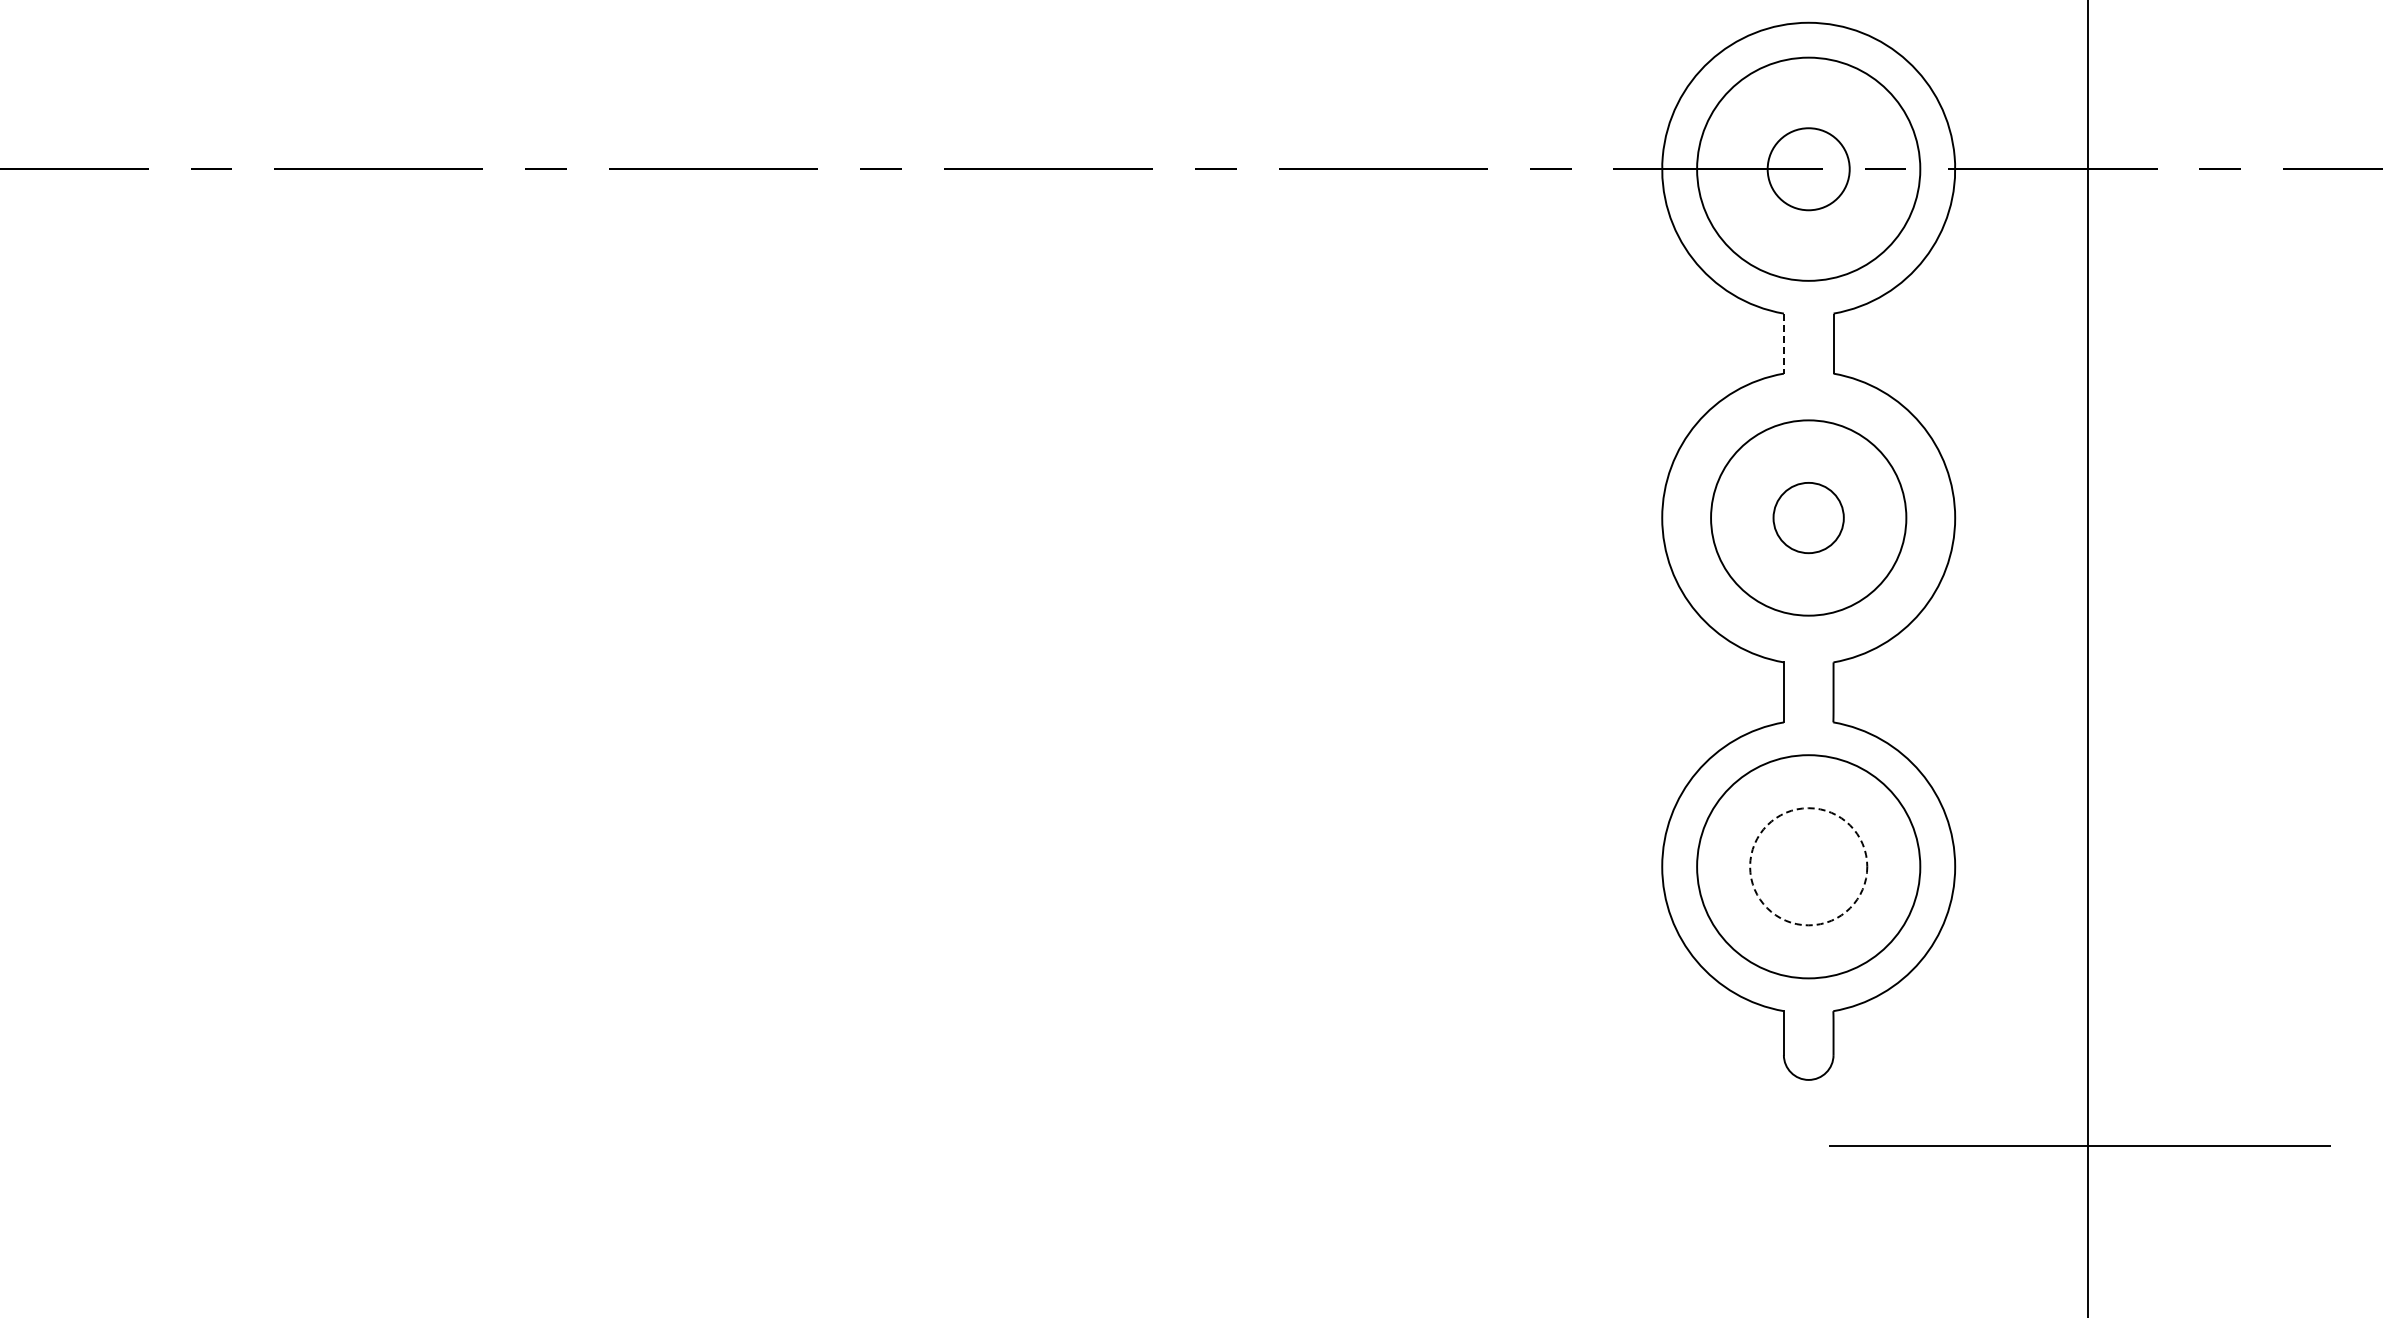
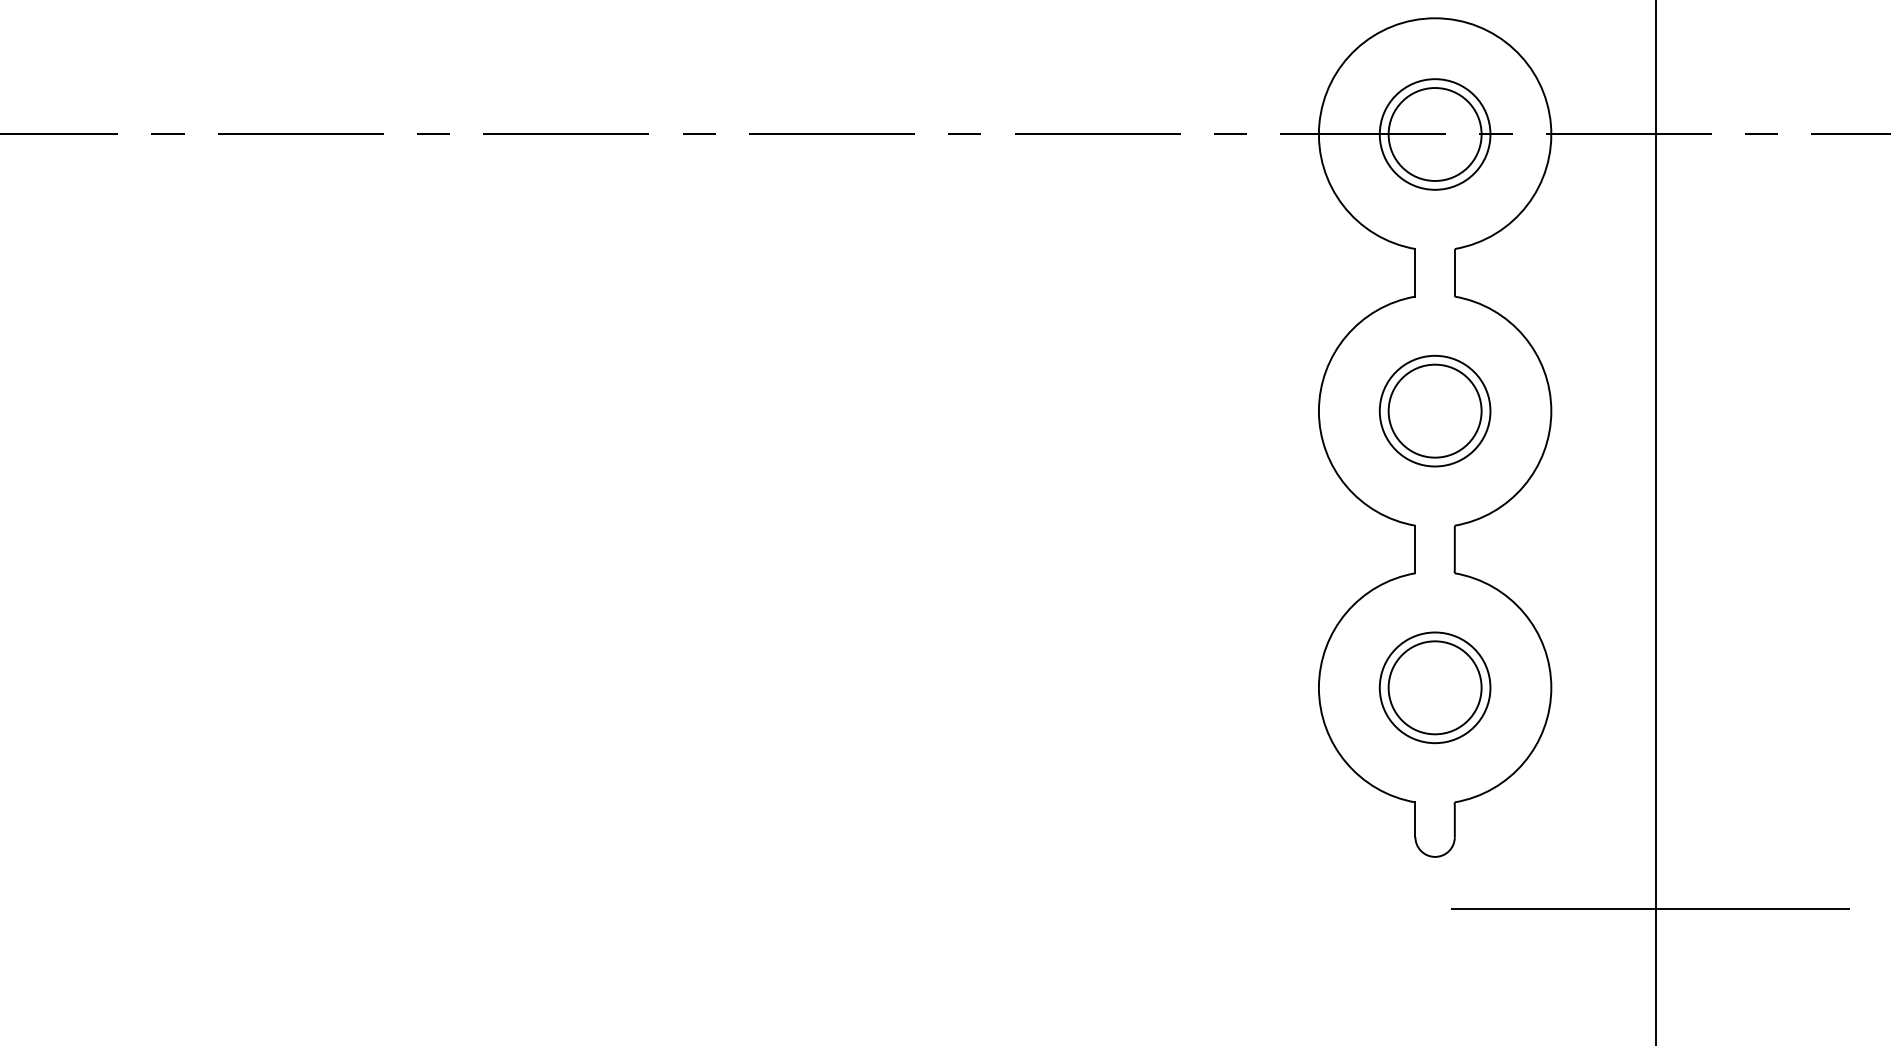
circle: (1808, 168) -> (1434, 133), size x1.43
circle: (1808, 169) -> (1434, 134), size x0.62
line: (1783, 344) -> (1415, 273), dashed -> solid
circle: (1808, 517) -> (1434, 410), size x0.71
circle: (1808, 517) -> (1434, 410), size x1.67
circle: (1808, 866) -> (1434, 687), dashed -> solid
circle: (1808, 866) -> (1434, 687), size x0.62

